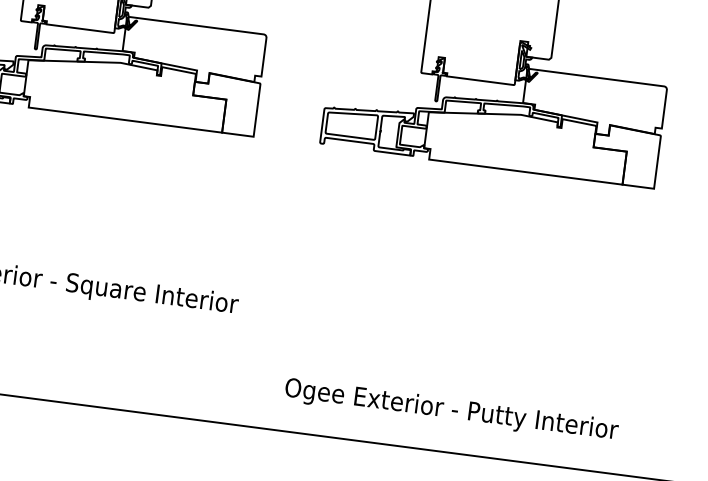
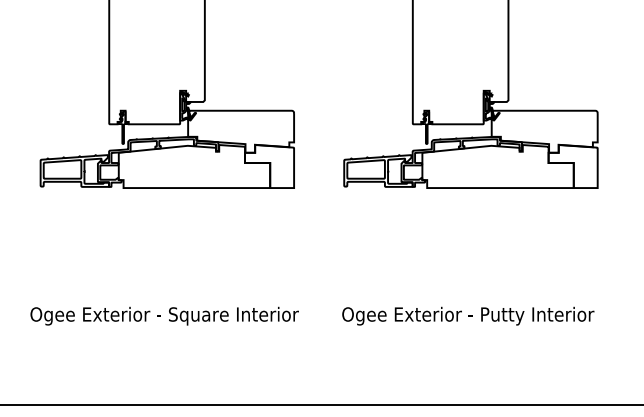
text: (452, 409) -> (468, 315), moved

